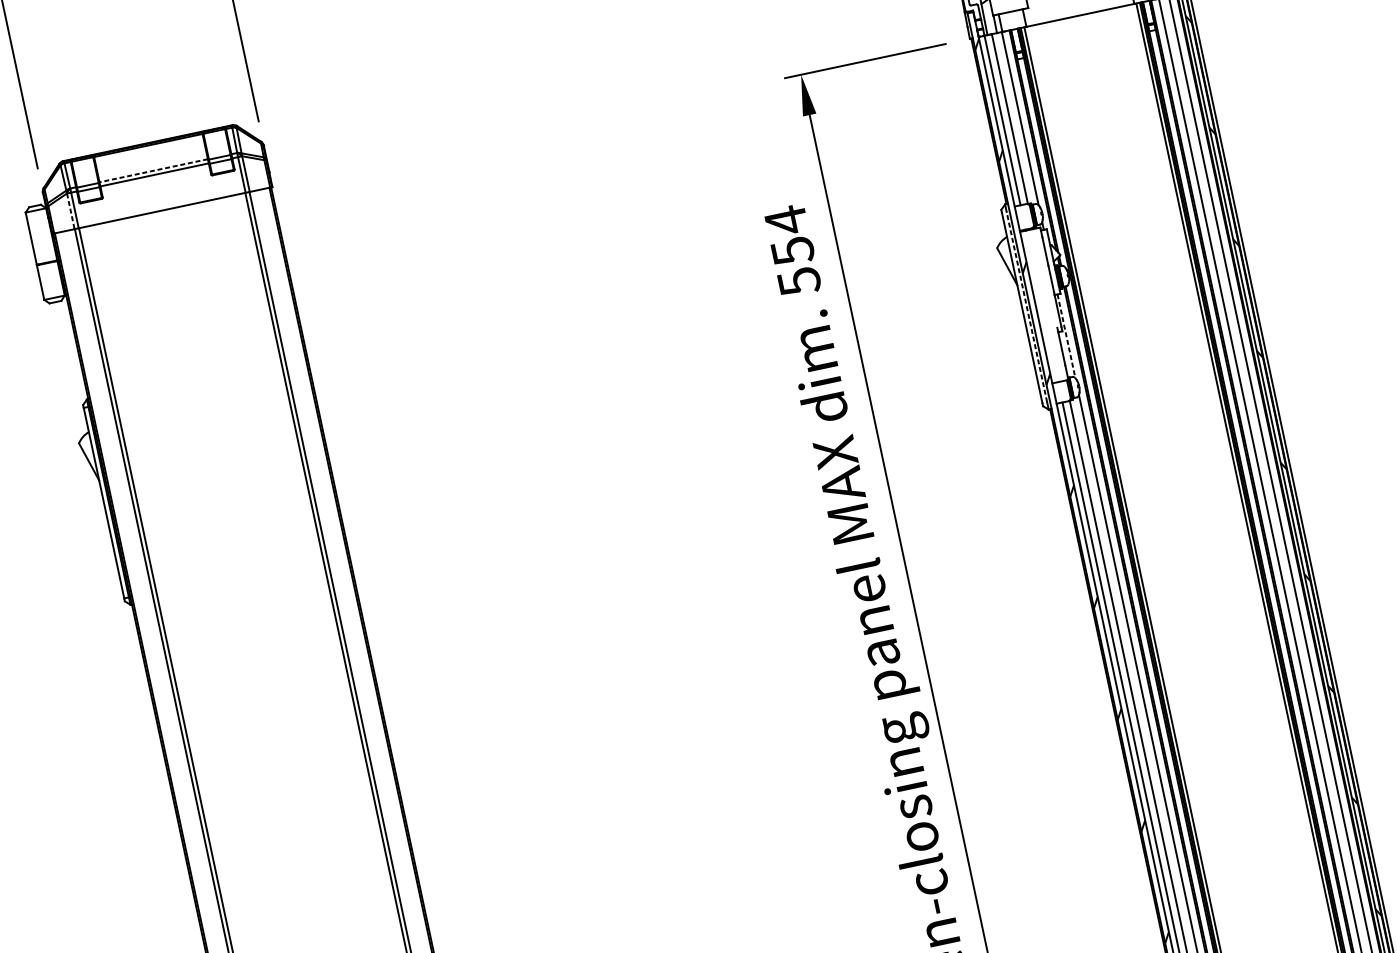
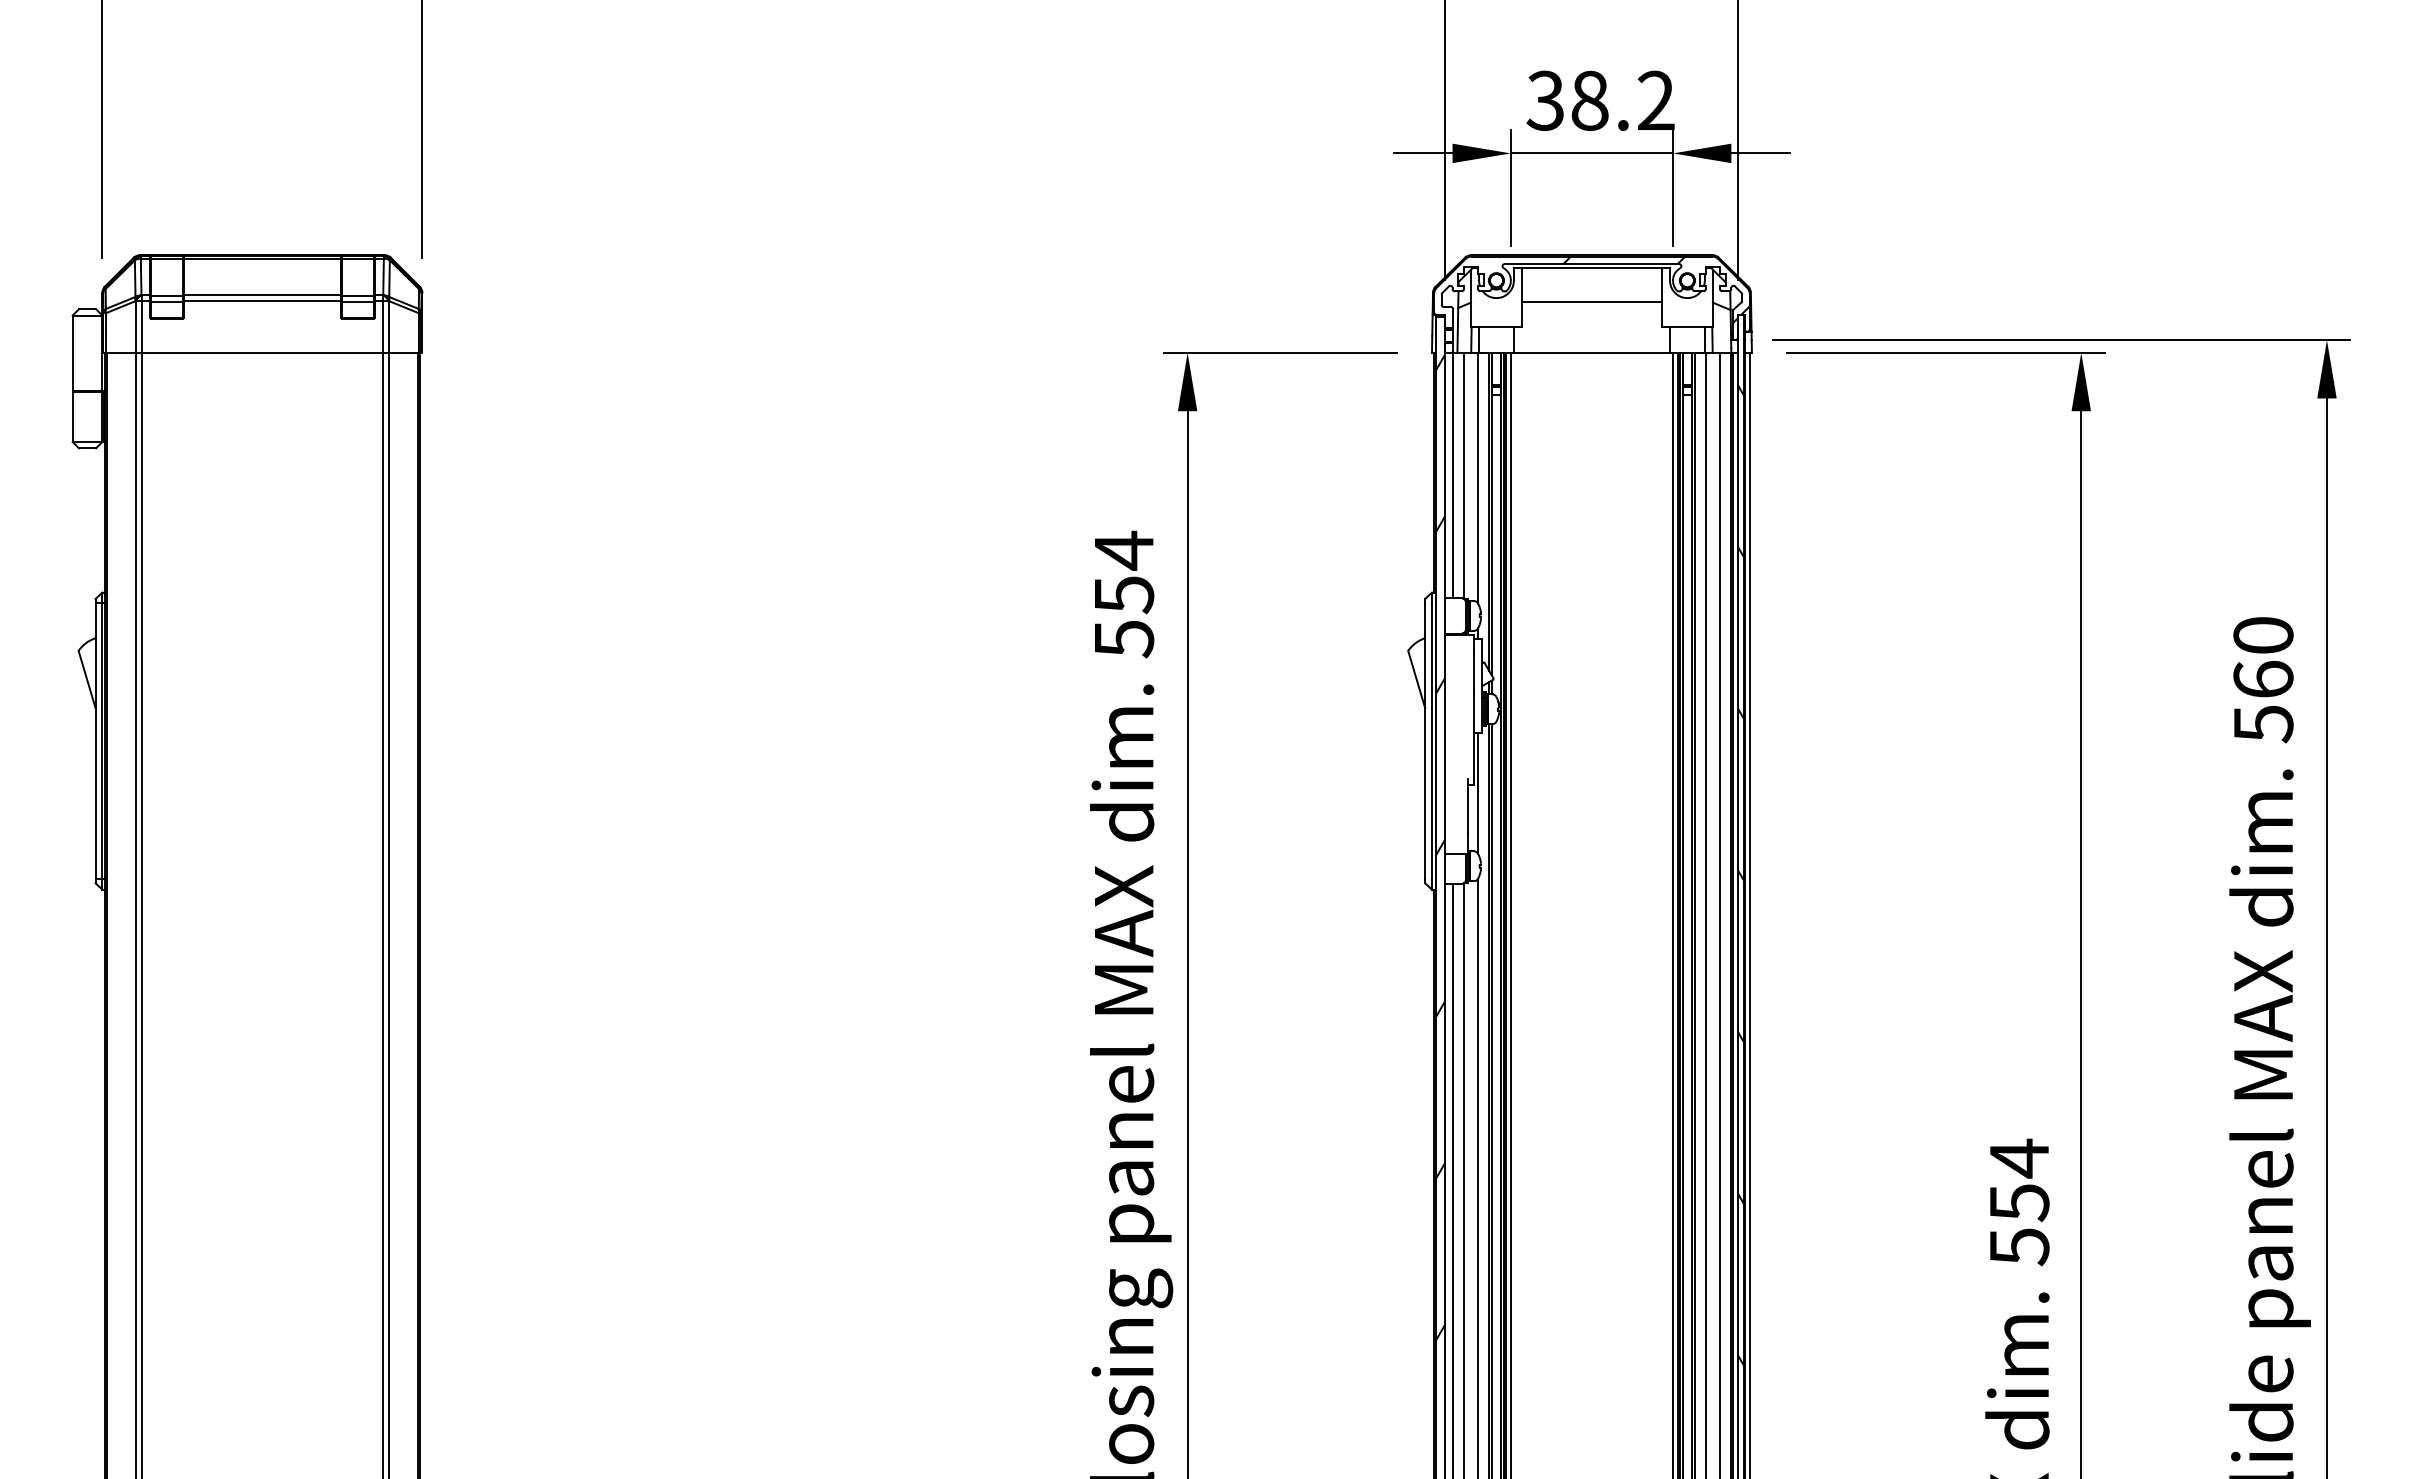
line: (153, 170) -> (262, 295), dashed -> solid
line: (70, 211) -> (135, 327), dashed -> solid
line: (1026, 307) -> (1431, 741), dashed -> solid
line: (1066, 336) -> (1478, 793), dashed -> solid

